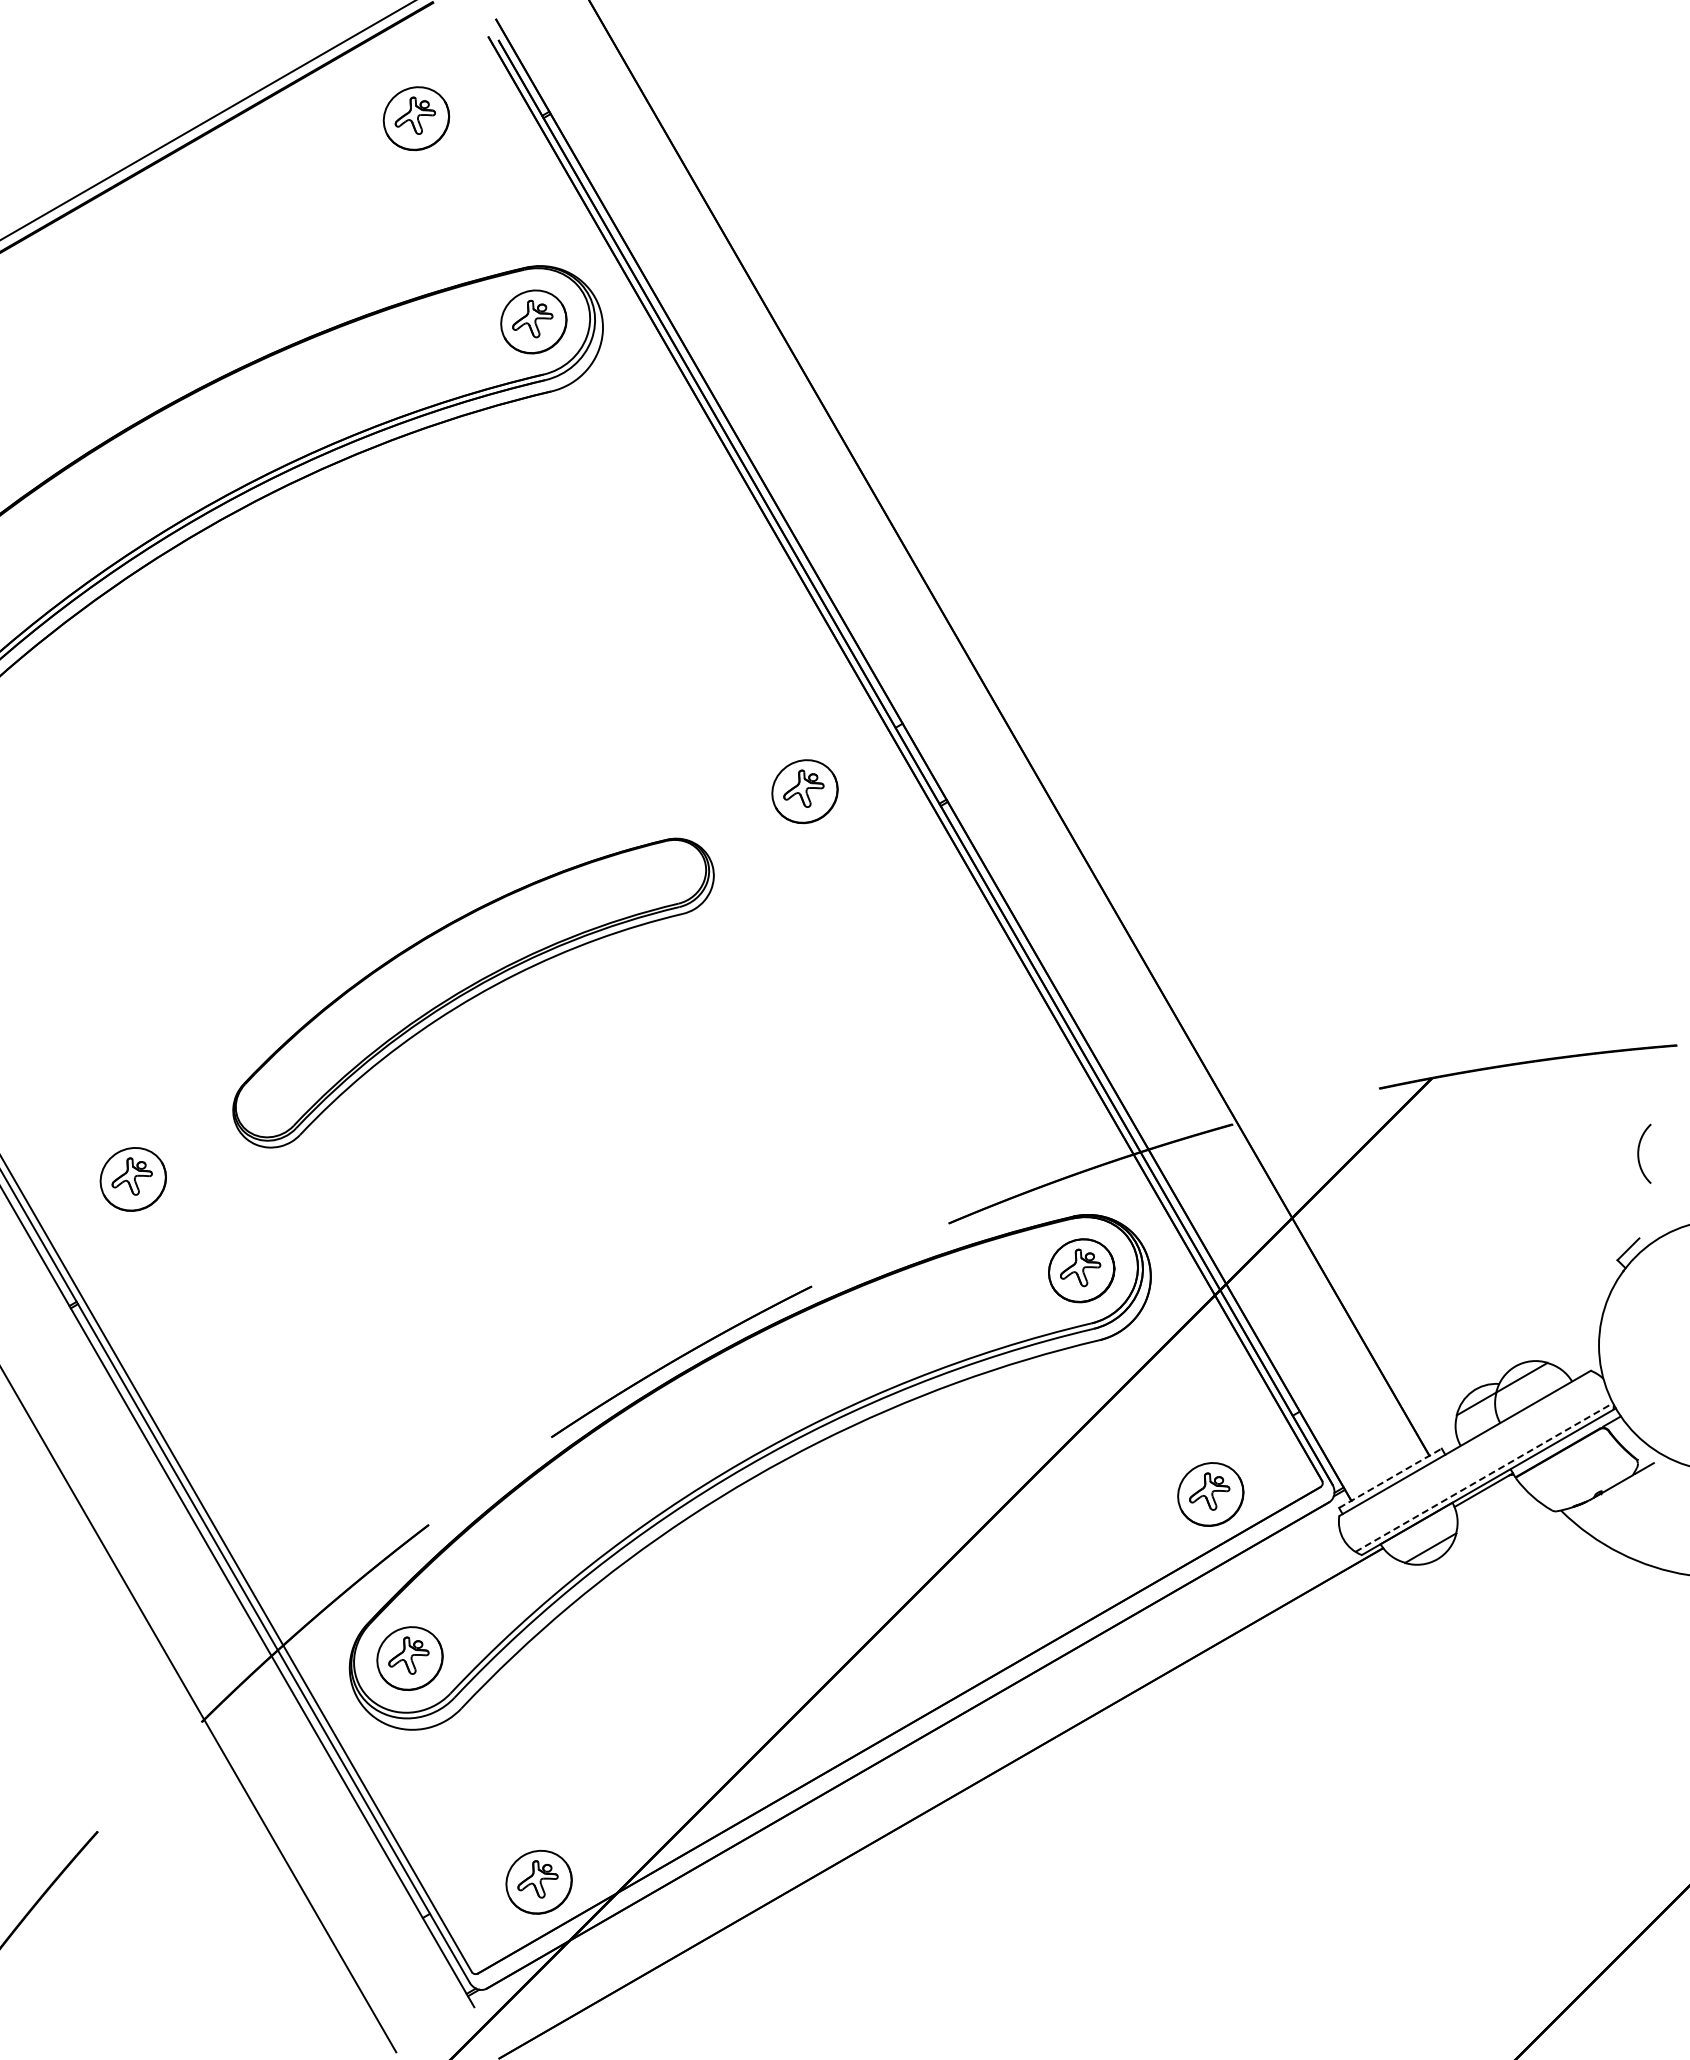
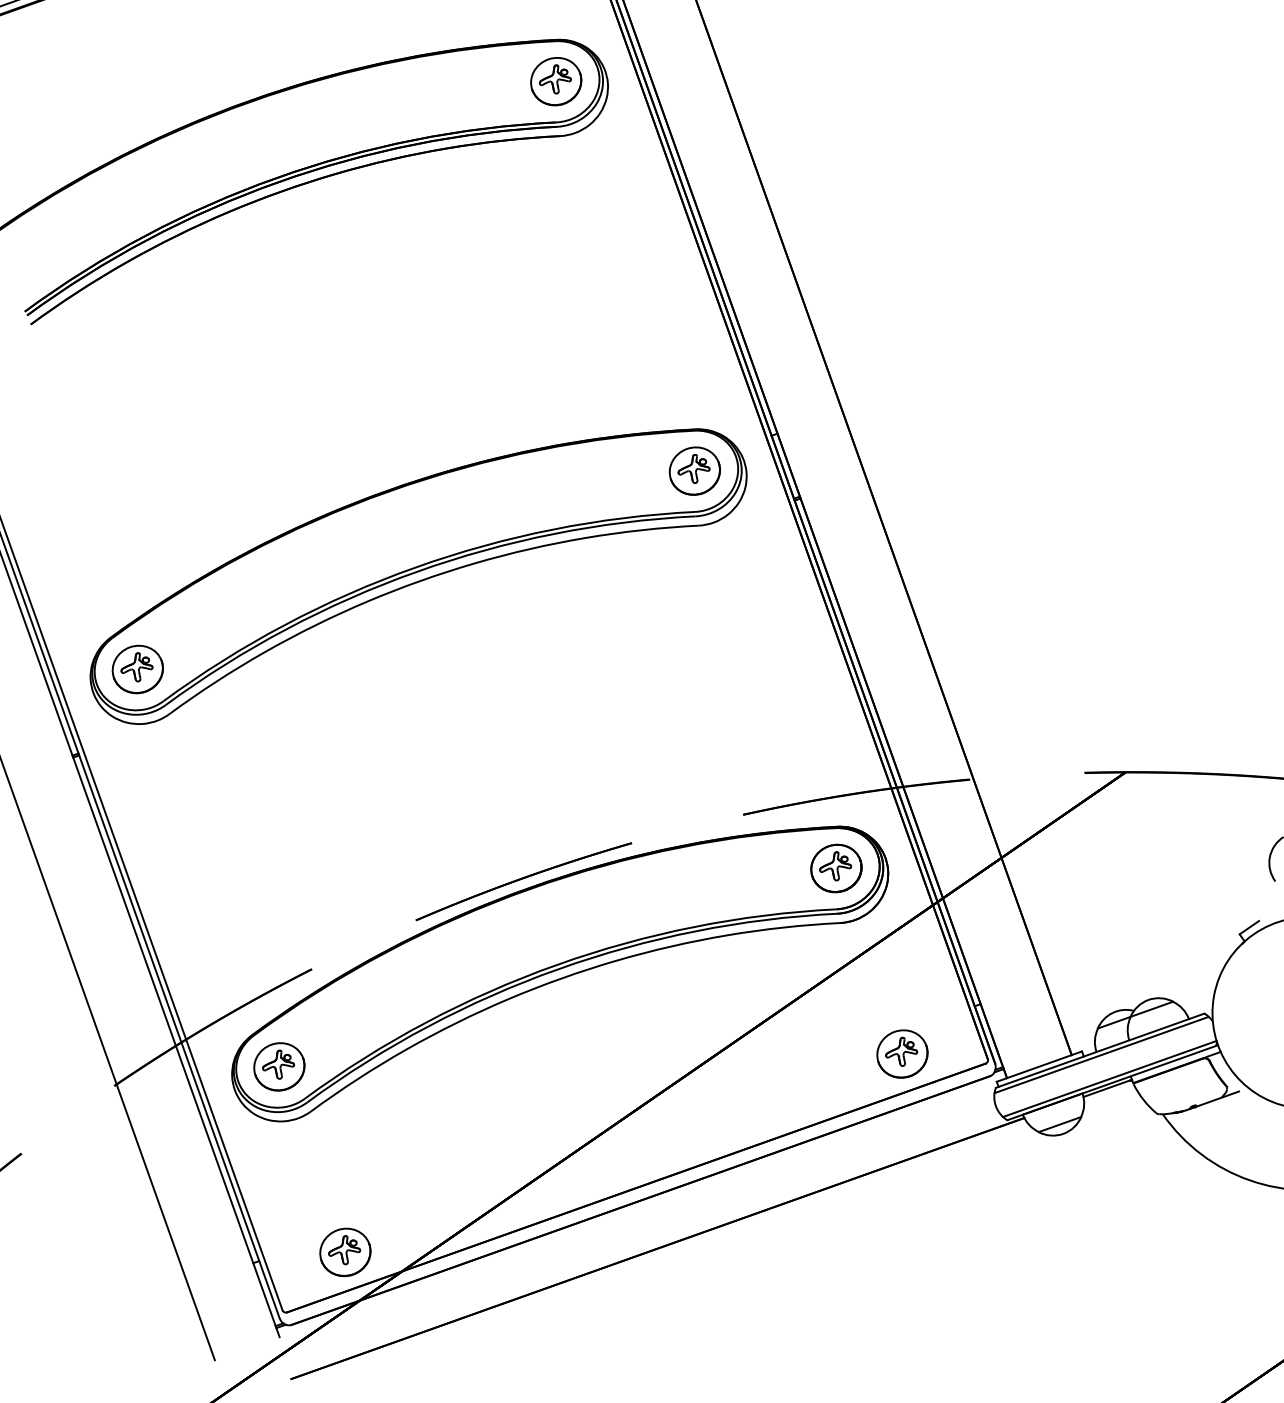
part: (473, 992) -> (418, 576), size x1.67
line: (1467, 1448) -> (1101, 1054), added
line: (1484, 1477) -> (1110, 1078), dashed -> solid
line: (1390, 1478) -> (1039, 1066), dashed -> solid

